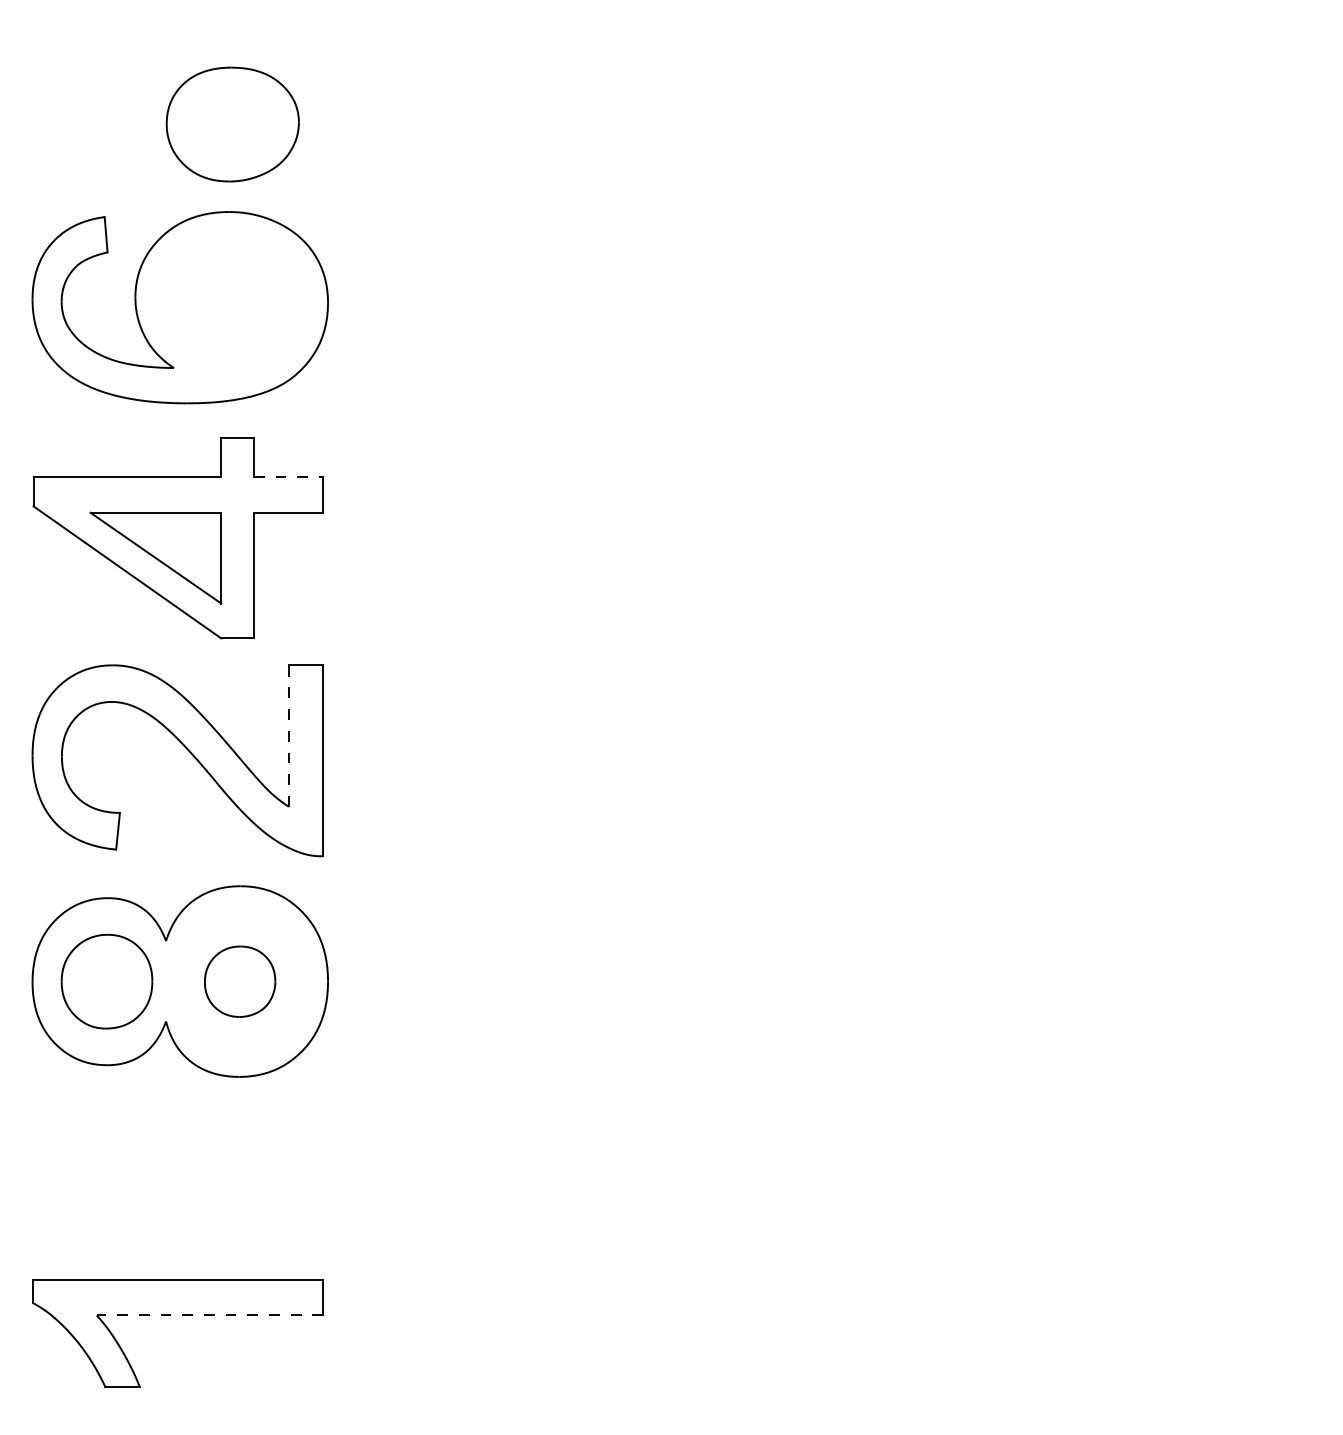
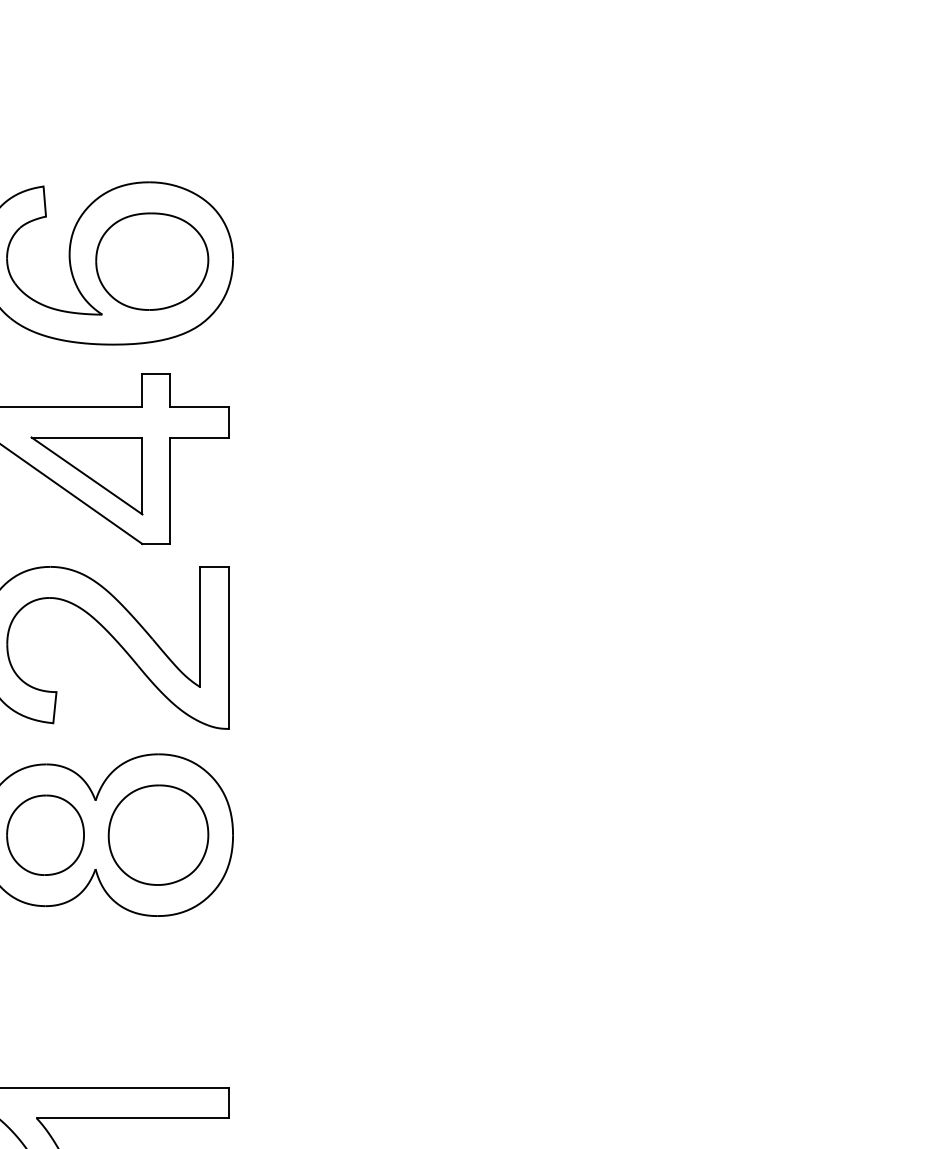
part: (232, 124) -> (152, 261), moved
line: (288, 477) -> (199, 407), dashed -> solid
line: (288, 735) -> (199, 626), dashed -> solid
part: (239, 981) -> (157, 835), size x1.67
line: (209, 1315) -> (132, 1118), dashed -> solid

